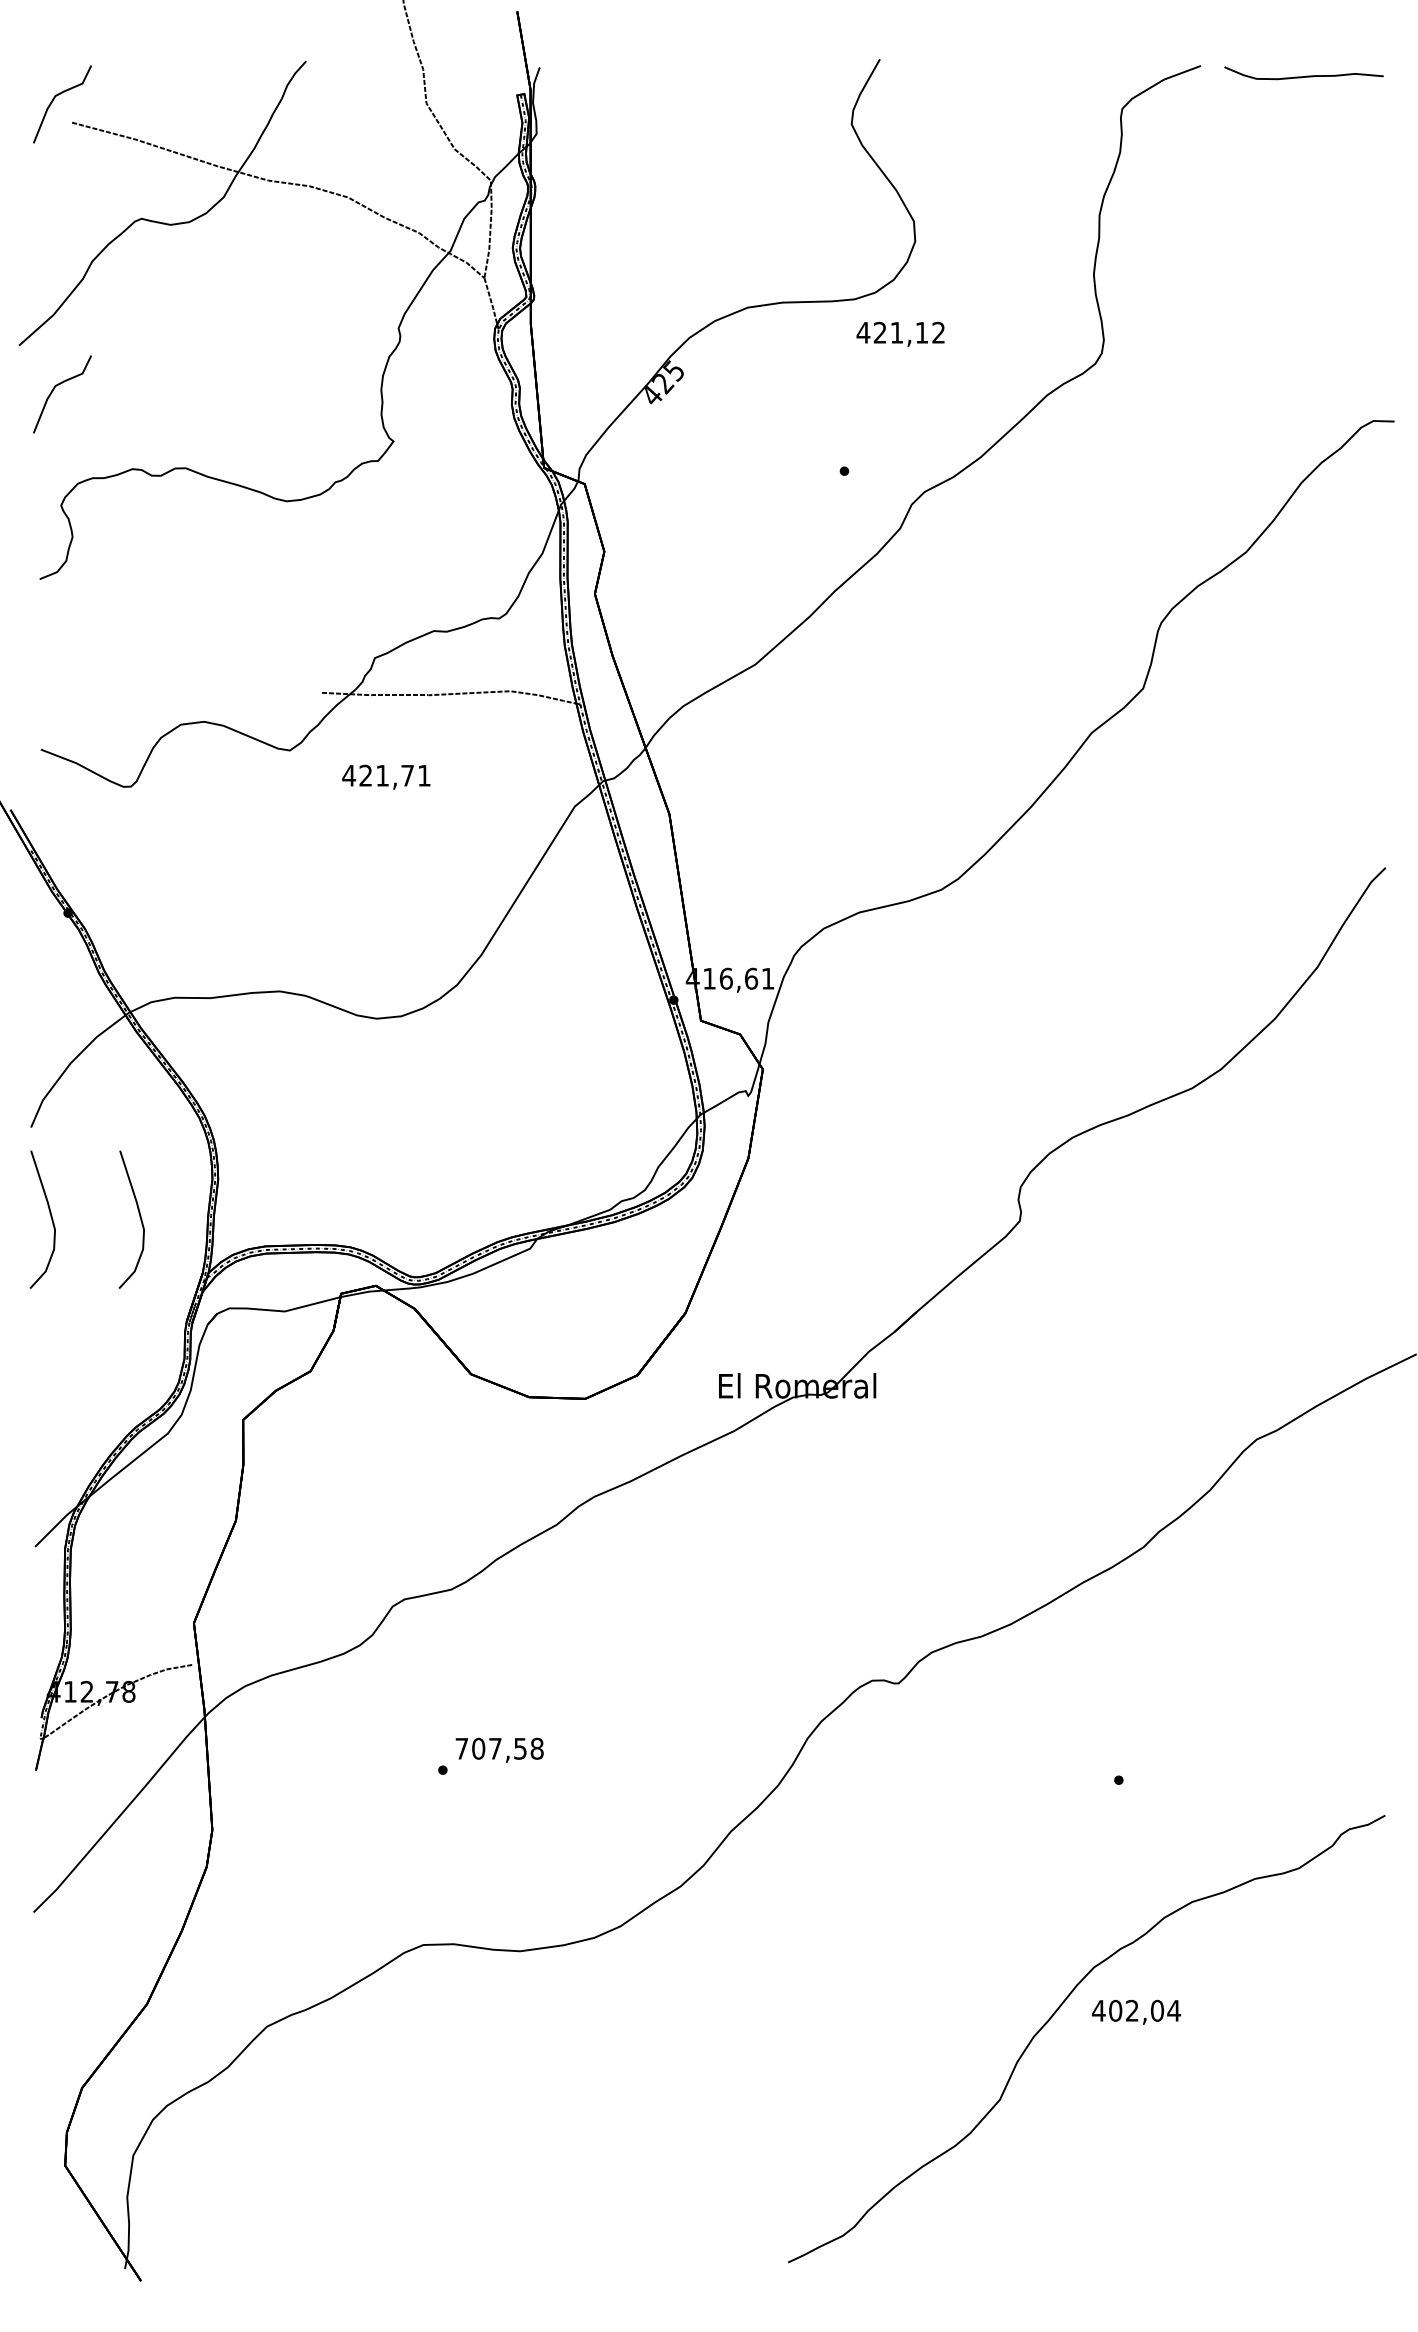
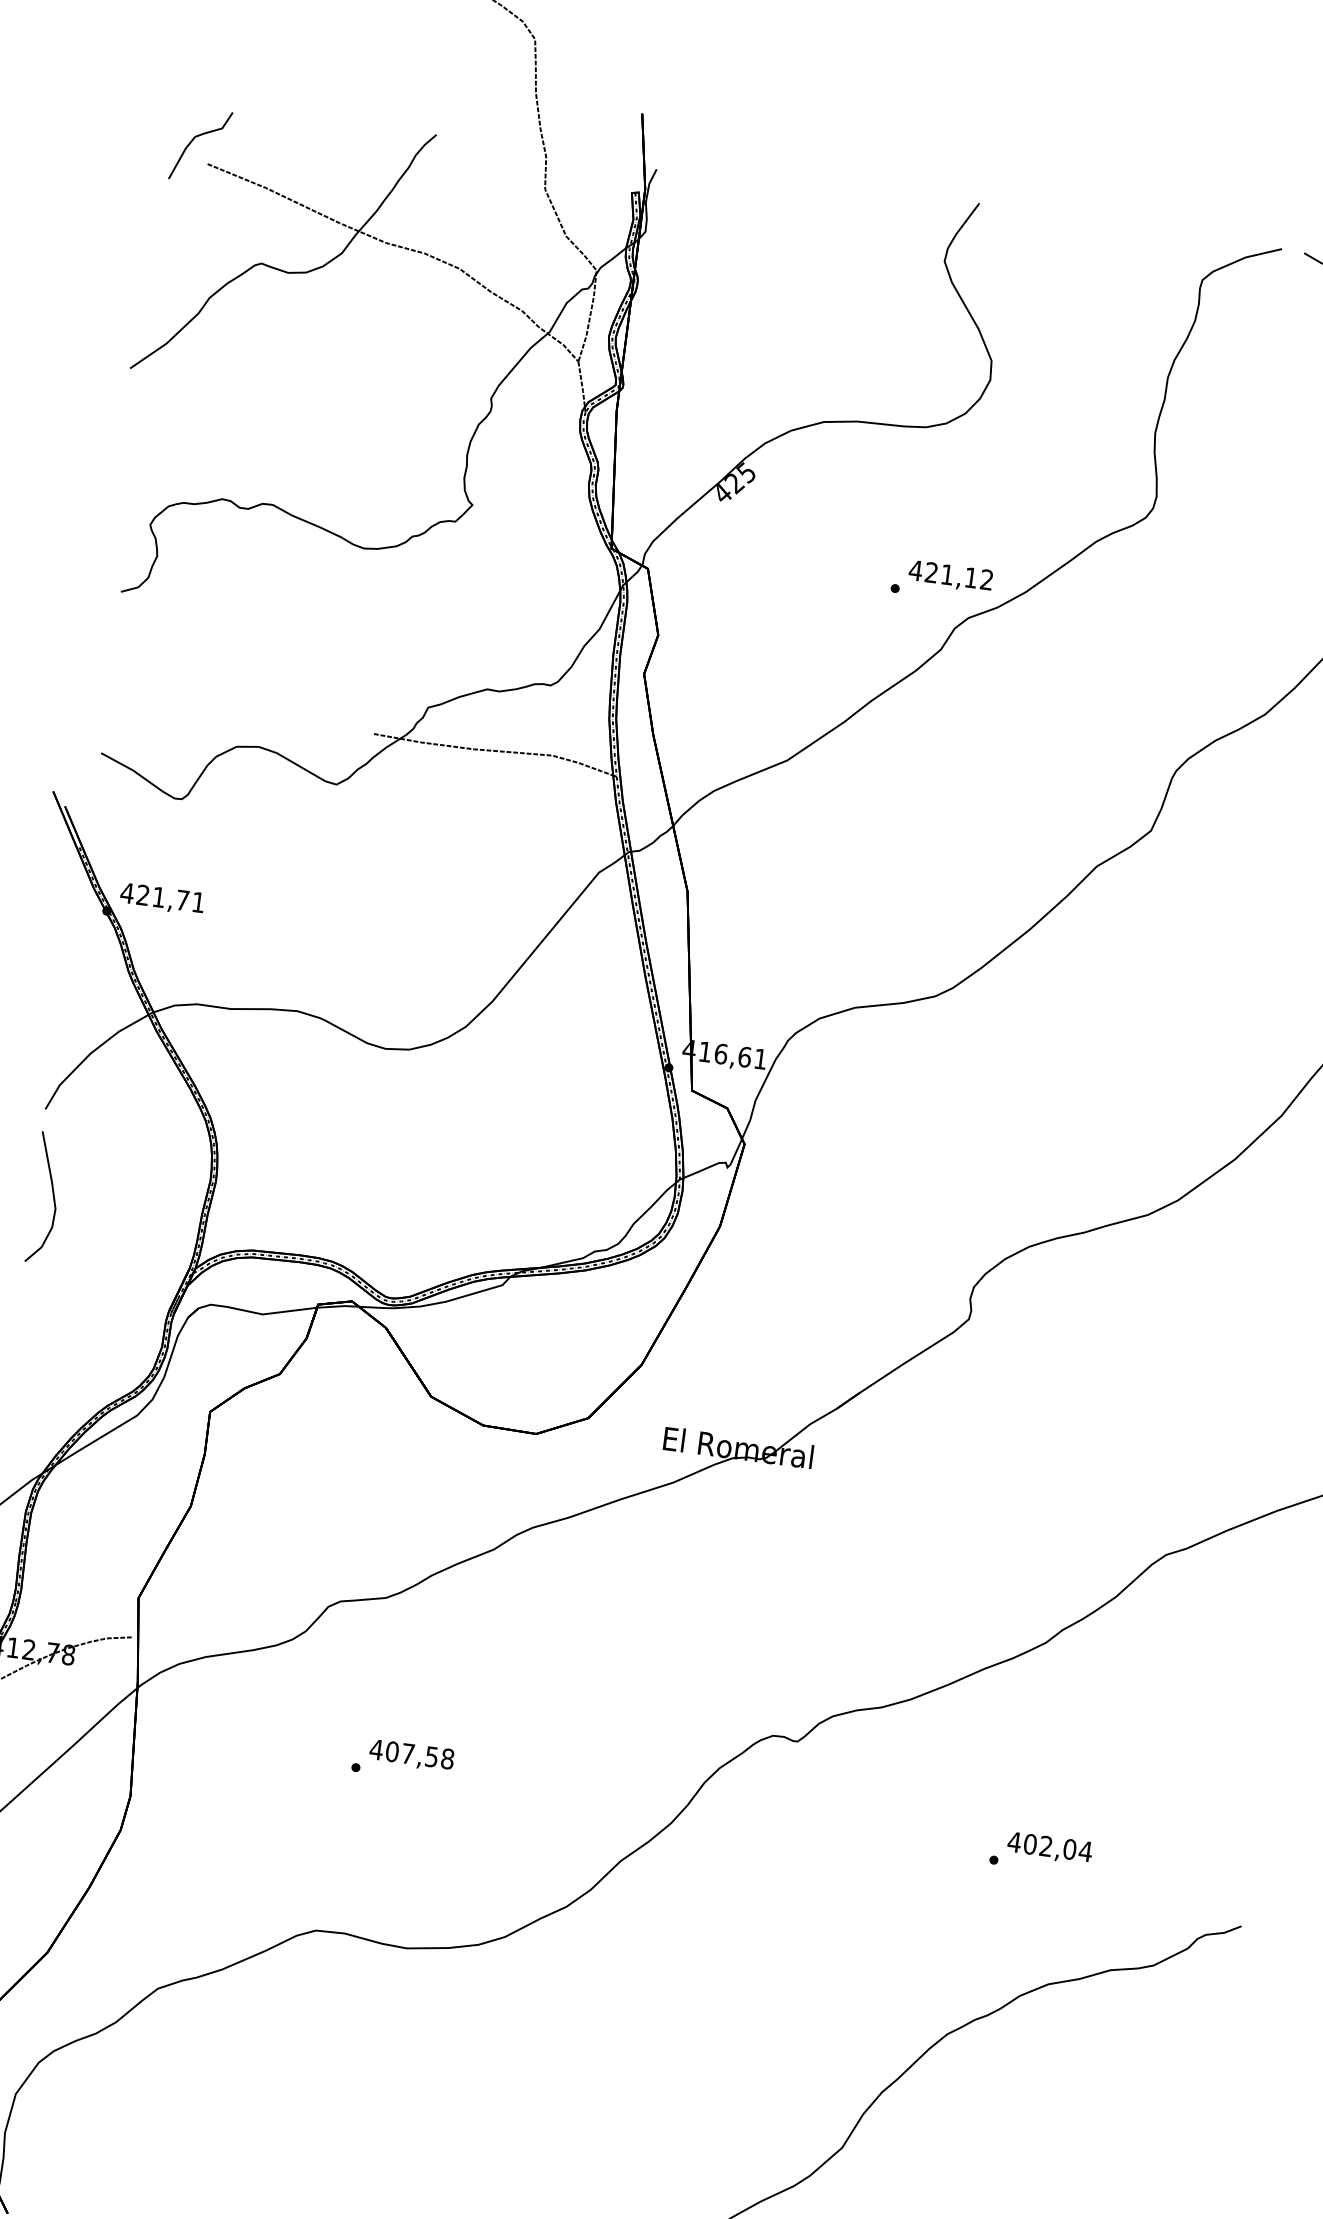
text: (900, 333) -> (950, 575), moved
curve: (55, 388) -> (159, 413), removed
text: (386, 776) -> (162, 898), moved
curve: (139, 1217) -> (136, 1207), removed
text: (461, 1748) -> (376, 1749), 707,58 -> 407,58
text: (1136, 2011) -> (1050, 1847), moved

